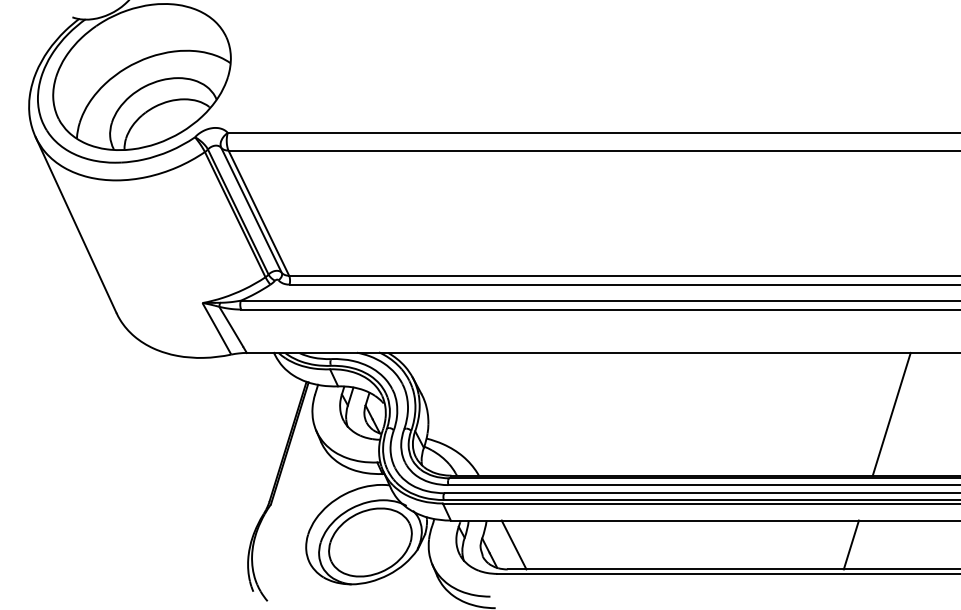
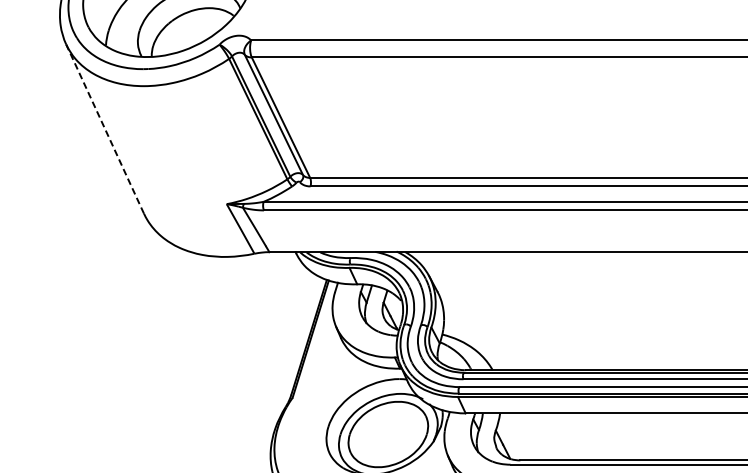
line: (76, 225) -> (105, 129), solid -> dashed
line: (513, 544) -> (525, 436), removed

